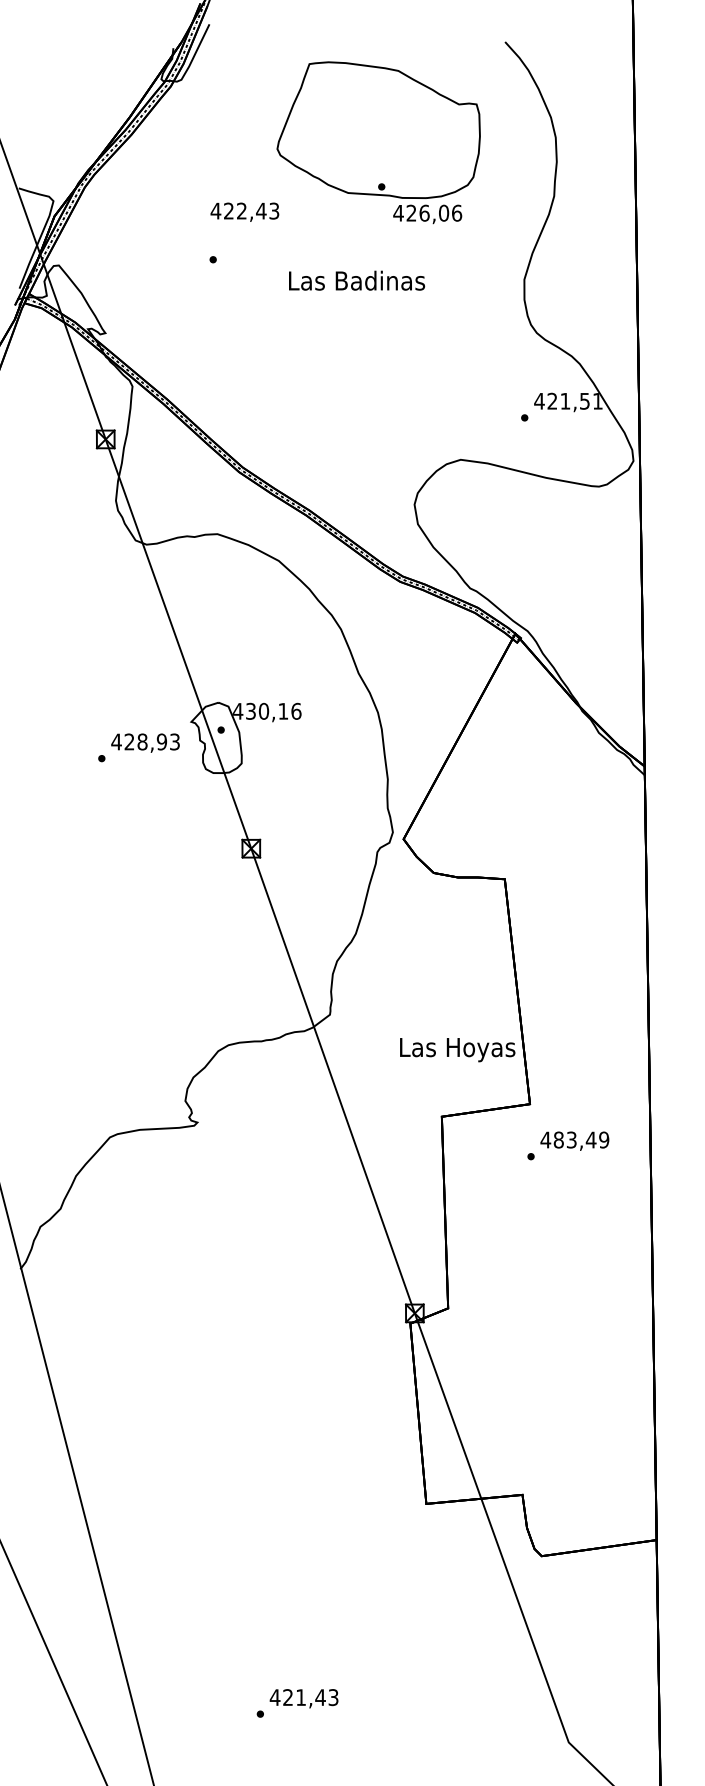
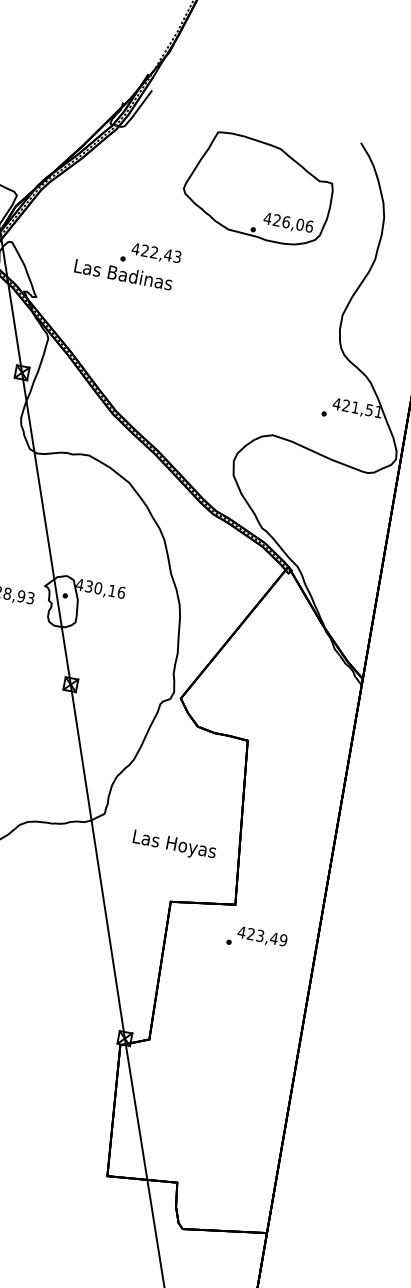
text: (244, 211) -> (156, 253), moved
text: (427, 214) -> (288, 223), moved
text: (357, 280) -> (124, 274), moved
text: (457, 1050) -> (174, 846), moved
text: (558, 1139) -> (250, 933), 483,49 -> 423,49

